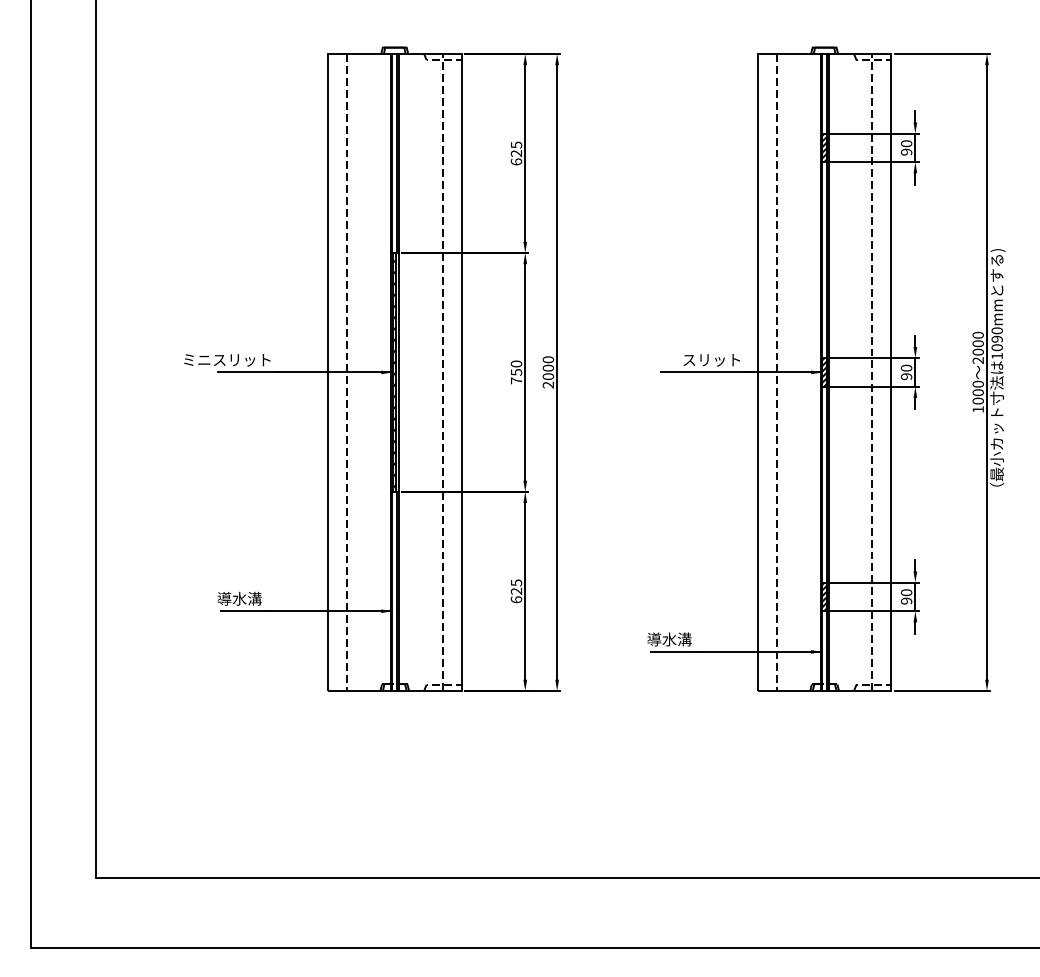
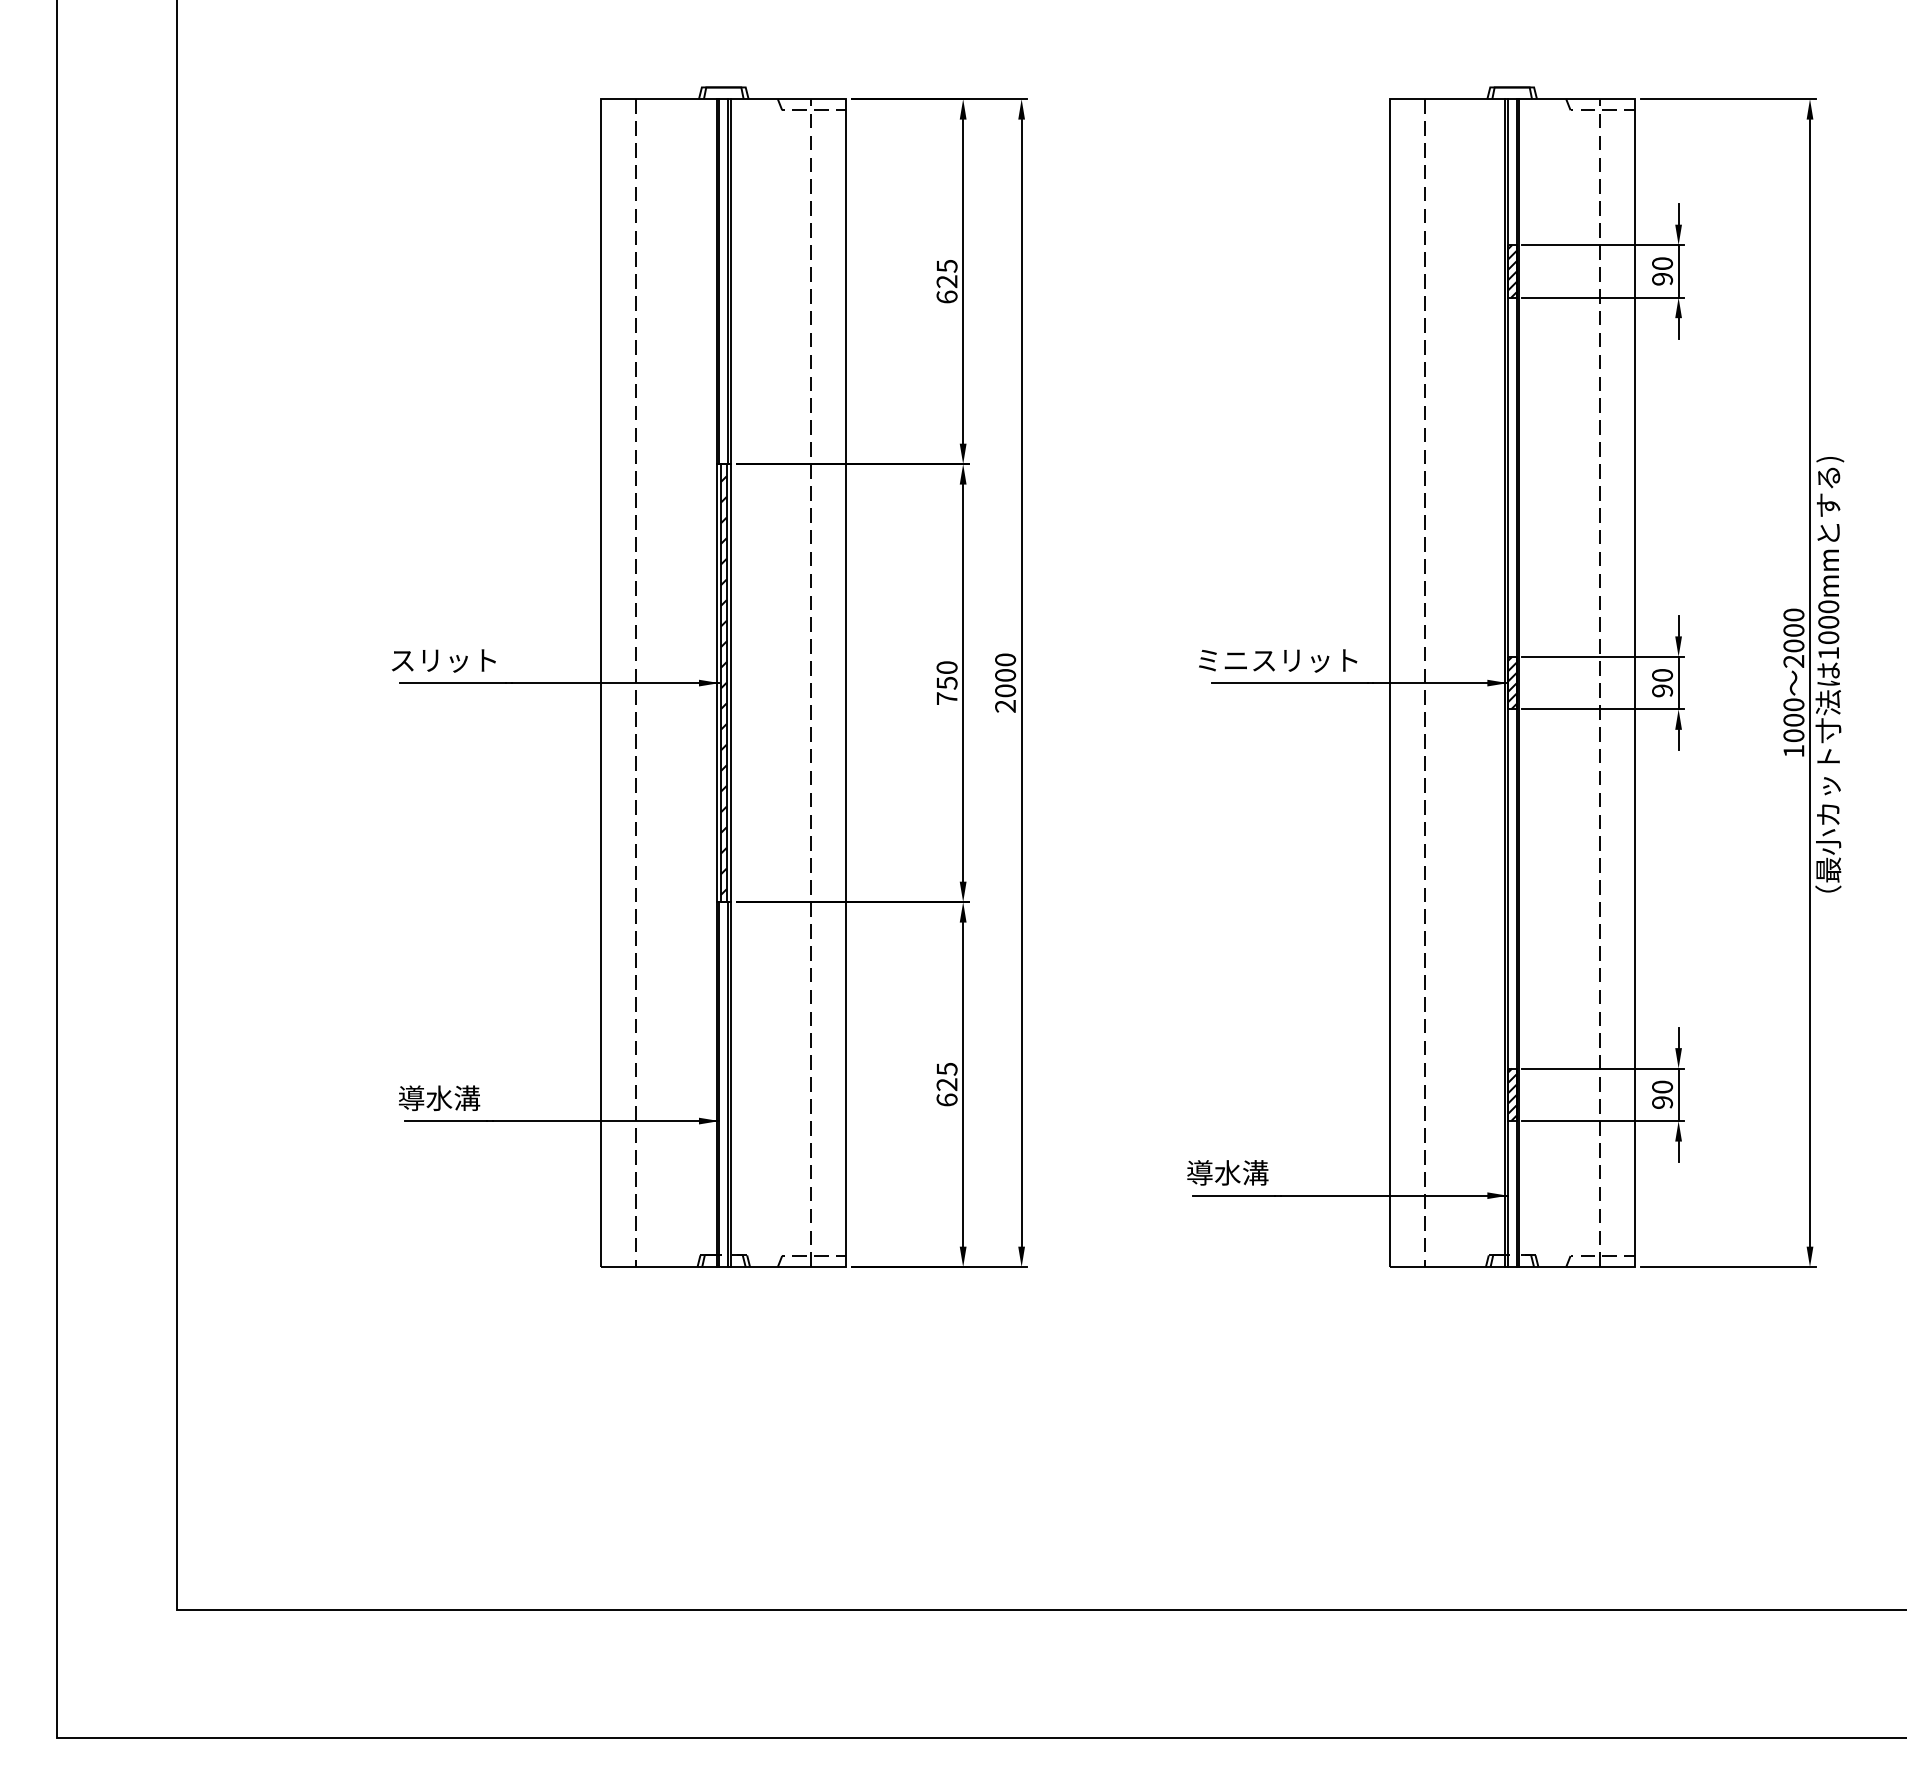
text: (996, 338) -> (1827, 620), 1090mm -> 1000mm
text: (197, 359) -> (362, 659), ミニスリット -> スリット
text: (666, 359) -> (1222, 659), スリット -> ミニスリット

